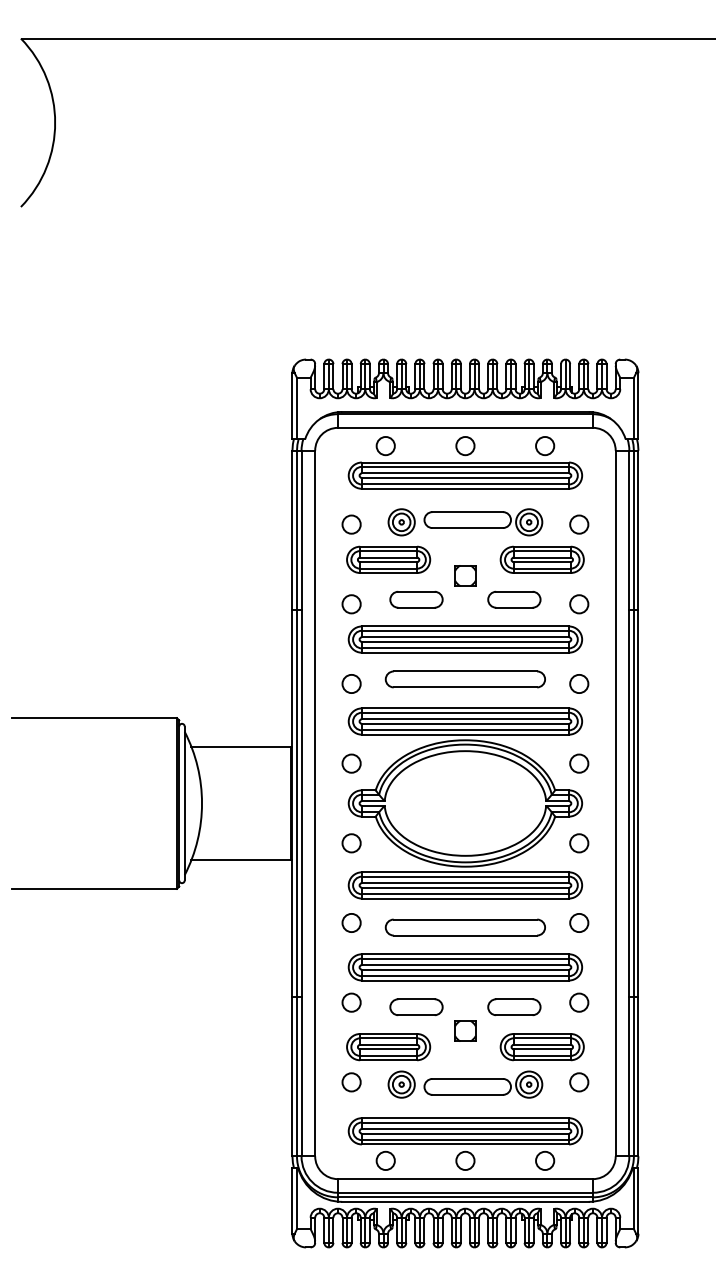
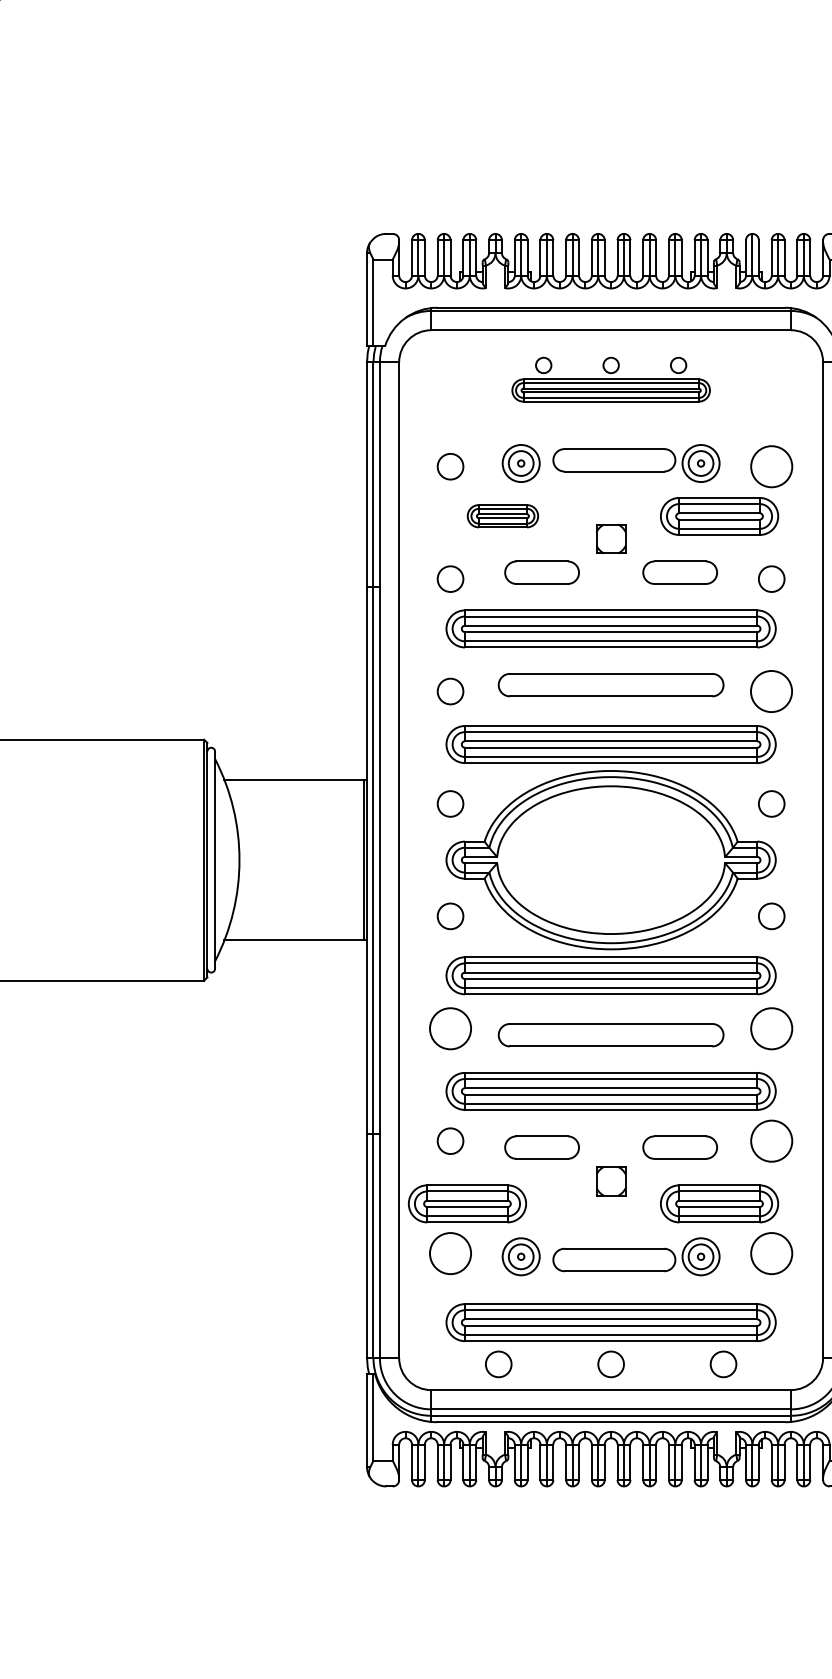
part: (465, 462) -> (611, 379), size x0.6
circle: (579, 524) -> (772, 466), size x1.6
part: (388, 559) -> (502, 515), size x0.6
circle: (579, 683) -> (772, 690), size x1.6
circle: (351, 922) -> (450, 1028), size x1.6
circle: (579, 922) -> (772, 1028), size x1.6
circle: (579, 1002) -> (772, 1140), size x1.6
part: (388, 1047) -> (467, 1204), moved
circle: (351, 1082) -> (450, 1253), size x1.6
circle: (579, 1082) -> (772, 1253), size x1.6

